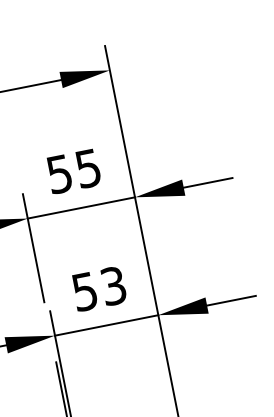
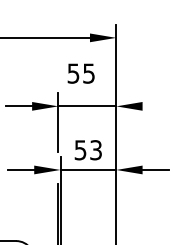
text: (72, 171) -> (80, 73), moved
line: (207, 183) -> (155, 106), removed

